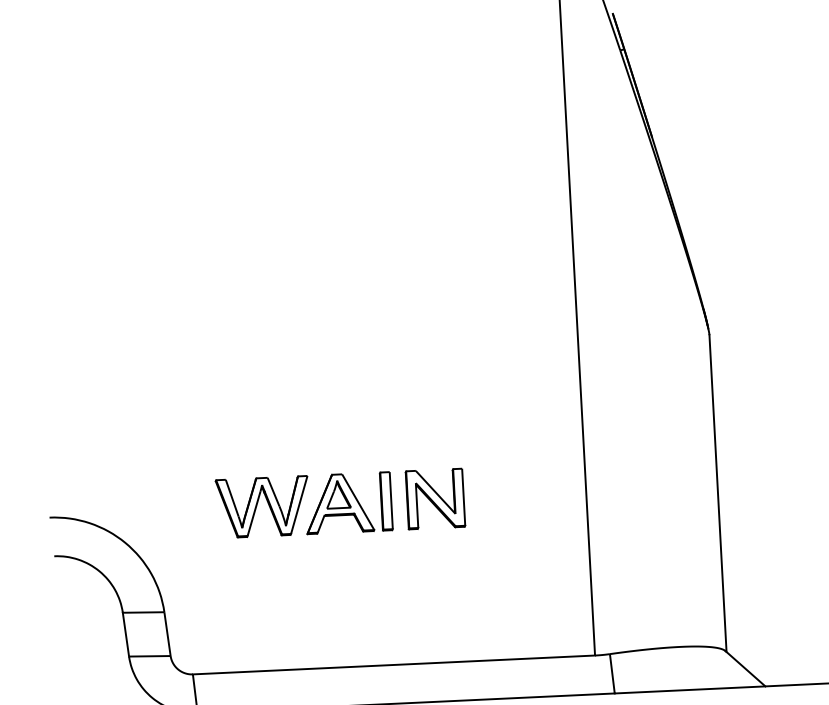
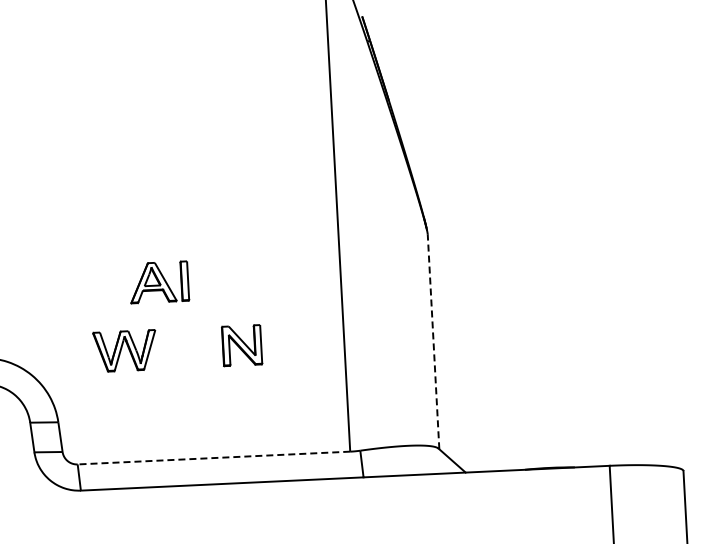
line: (717, 492) -> (433, 341), solid -> dashed
part: (350, 503) -> (160, 282), moved
line: (393, 665) -> (213, 458), solid -> dashed

